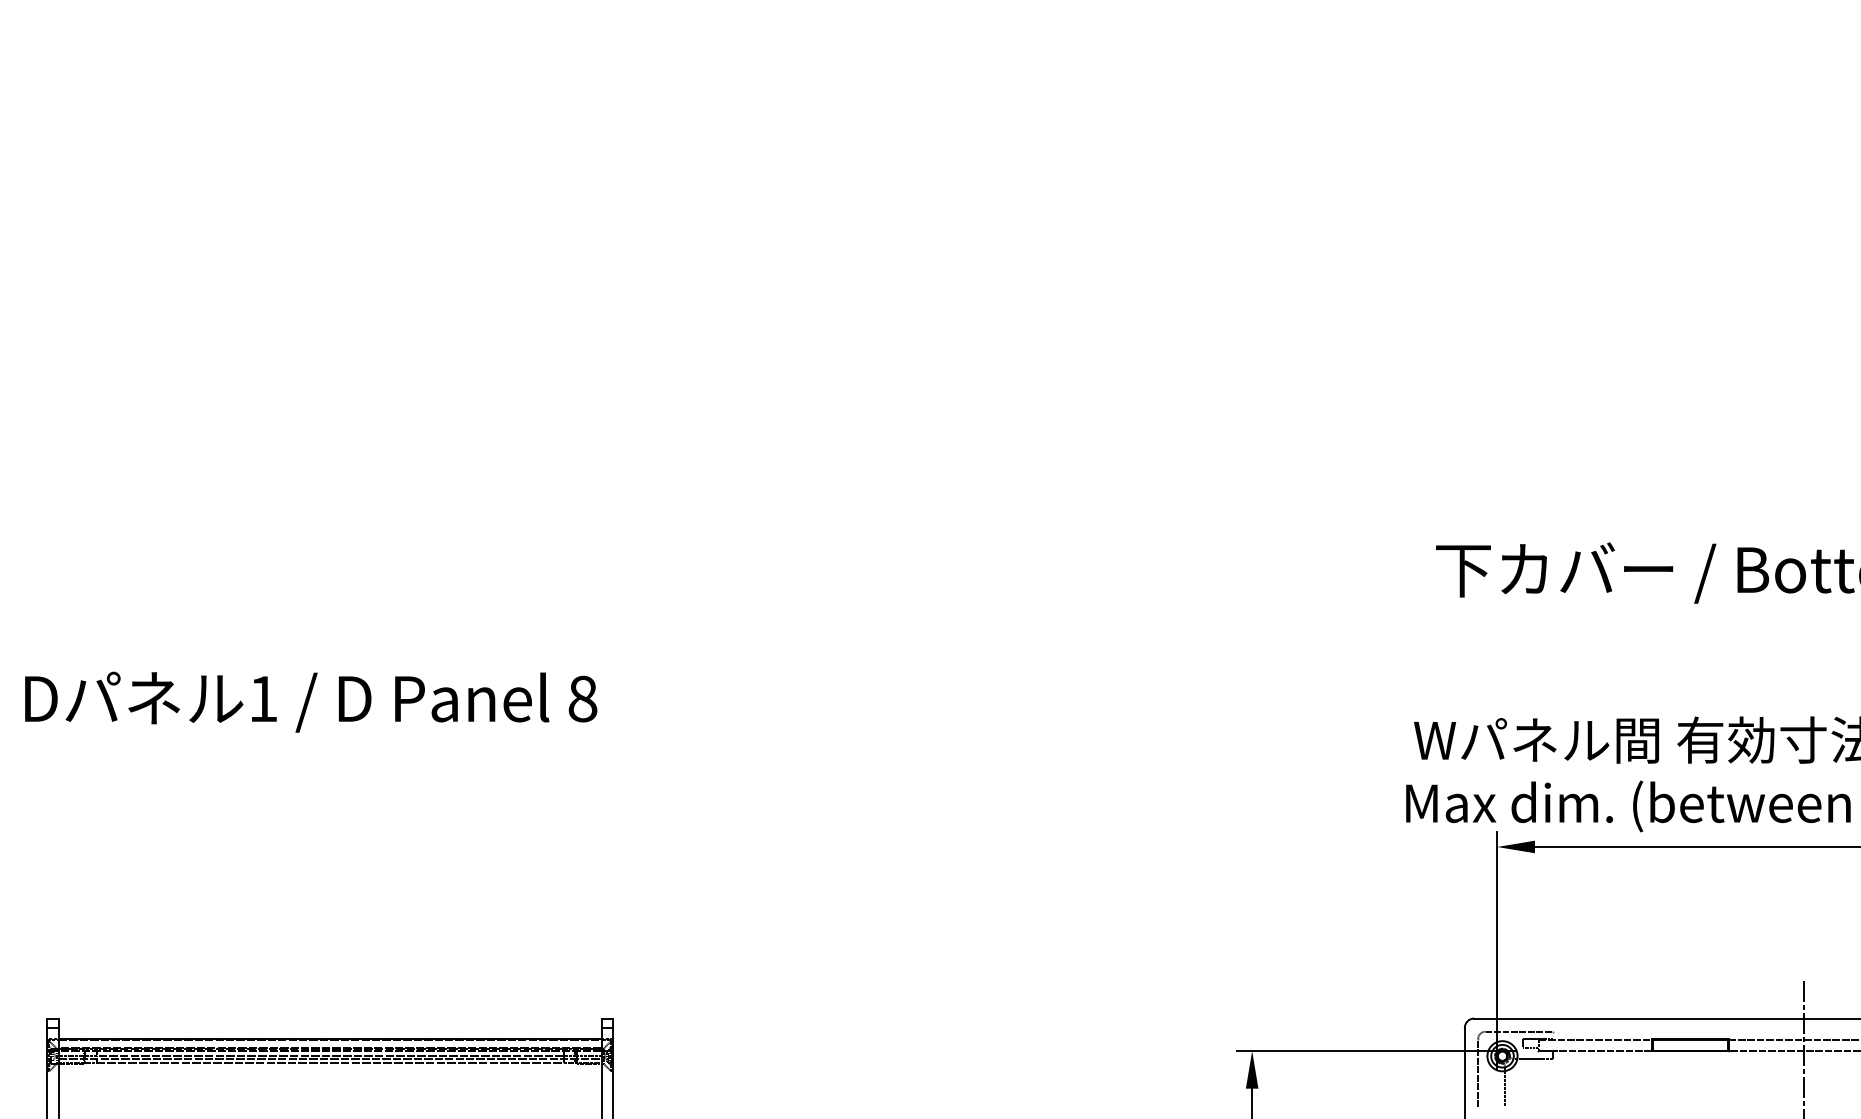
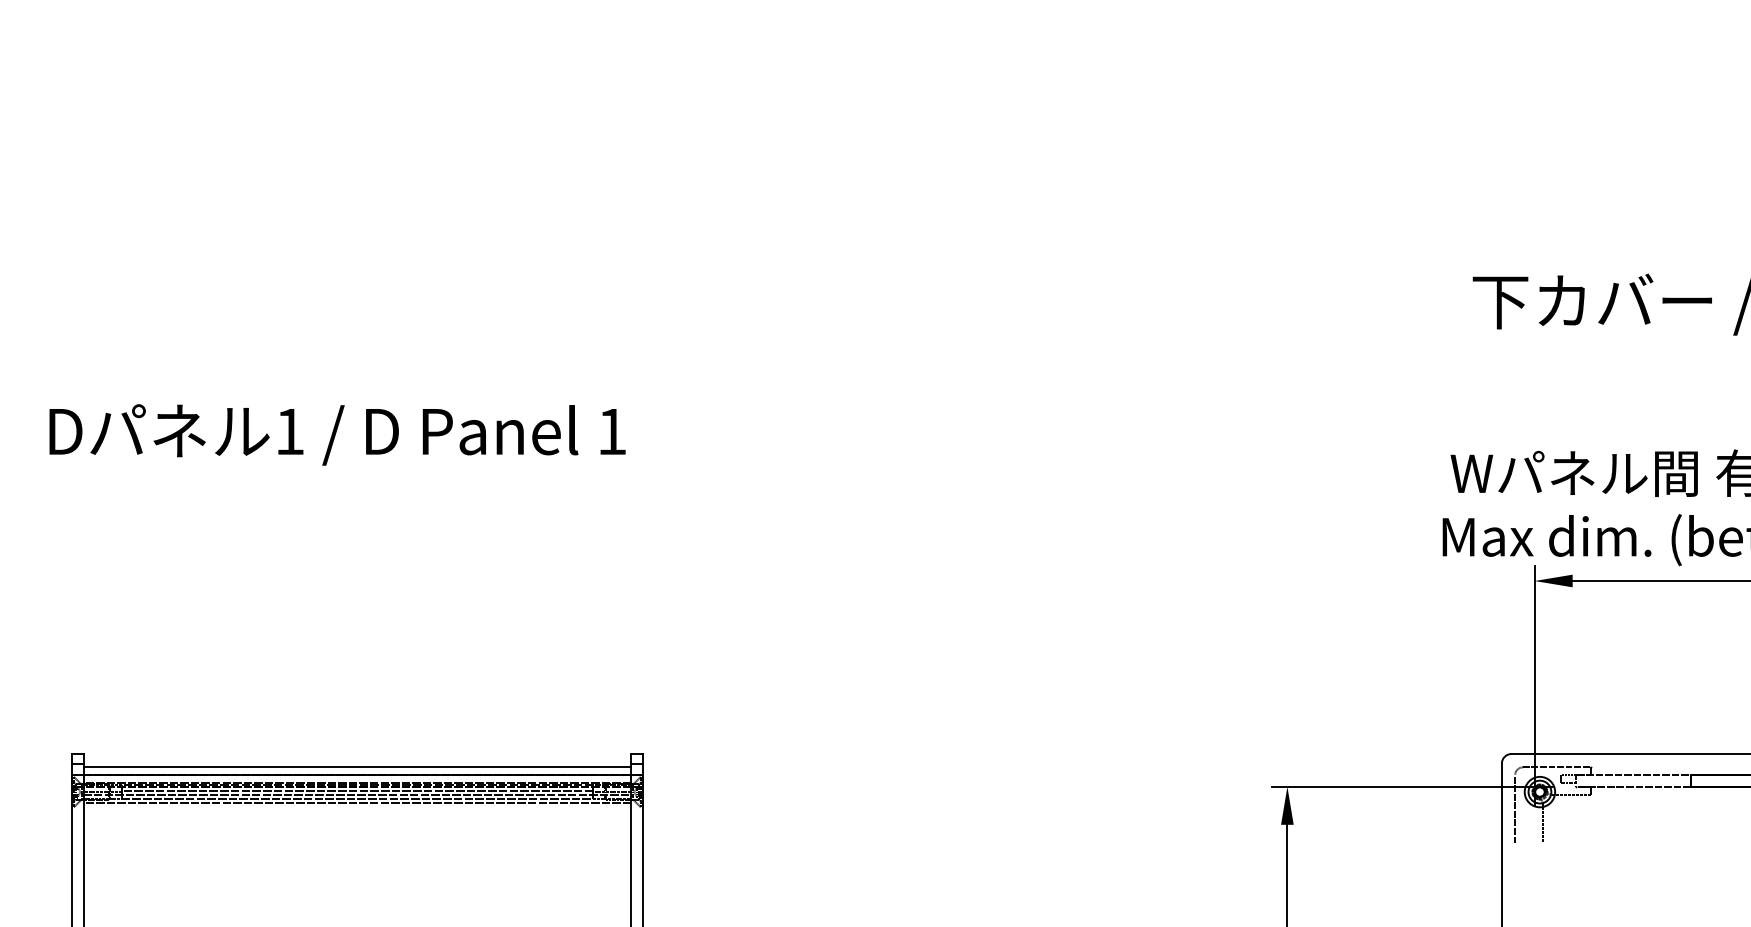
text: (582, 698) -> (611, 431), 8 -> 1
line: (329, 1031) -> (356, 767), added
line: (329, 1066) -> (356, 802), added

